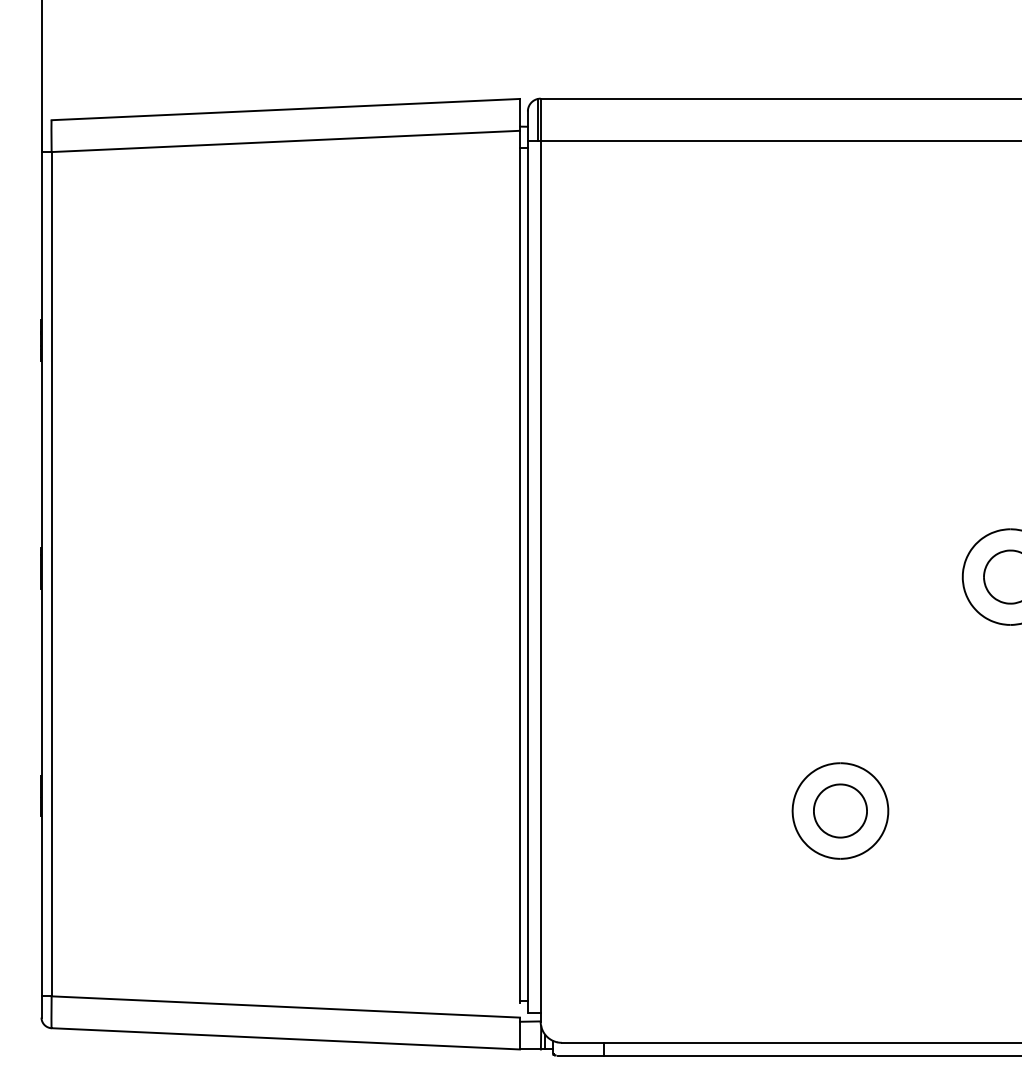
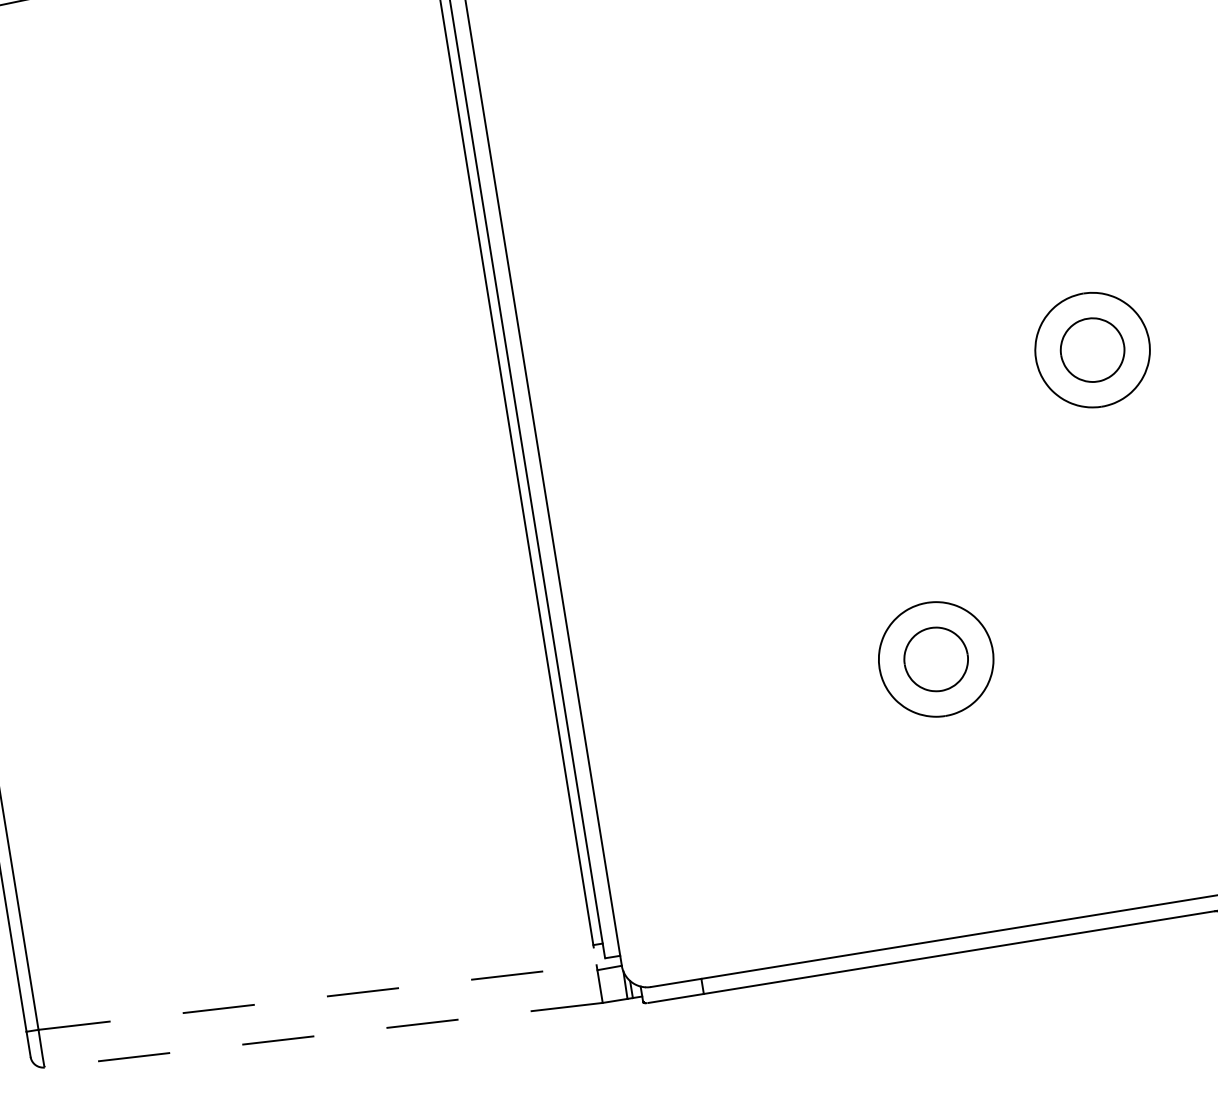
line: (286, 1007) -> (318, 998), solid -> dashed
line: (285, 1038) -> (323, 1034), solid -> dashed

